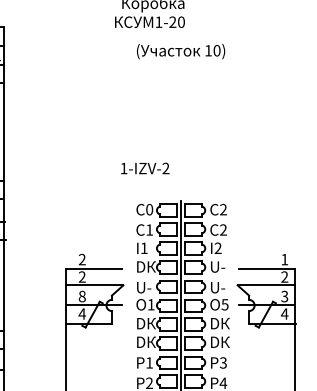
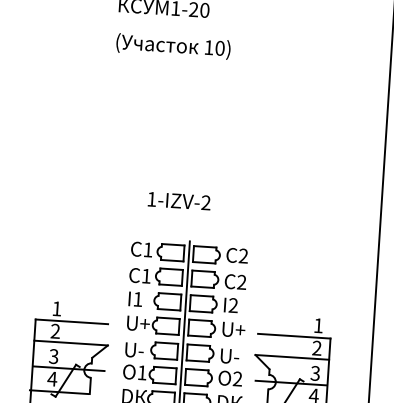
text: (181, 51) -> (174, 46), moved
text: (145, 168) -> (179, 201), moved
text: (149, 209) -> (147, 249), 0 -> 1
text: (81, 259) -> (55, 308), 2 -> 1
text: (146, 266) -> (139, 323), DК -> U+
text: (224, 266) -> (240, 329), U- -> U+
text: (81, 296) -> (52, 356), 8 -> 3
text: (224, 304) -> (236, 378), O5 -> O2

